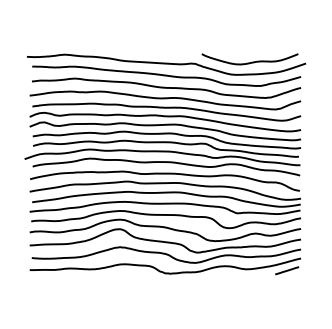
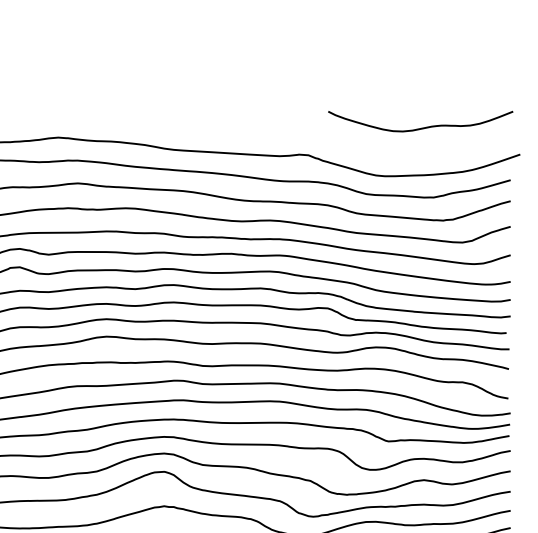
curve: (251, 61) -> (423, 125), moved

